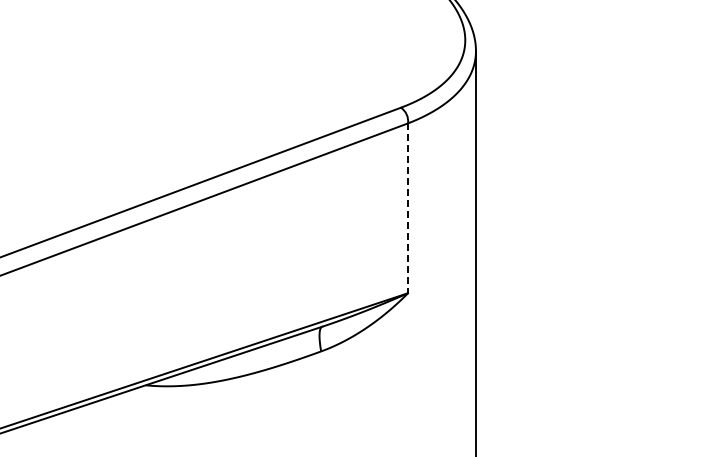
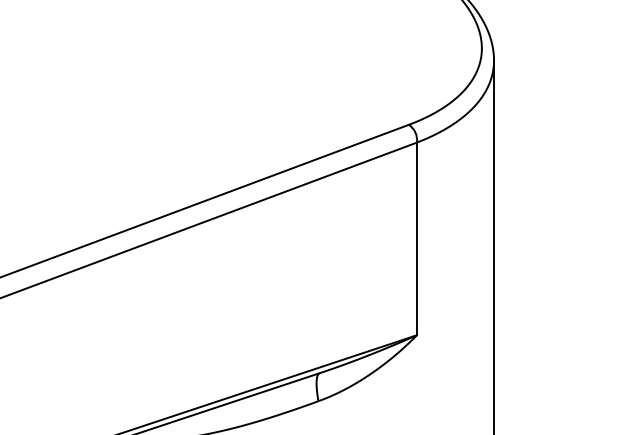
line: (408, 208) -> (417, 239), dashed -> solid

